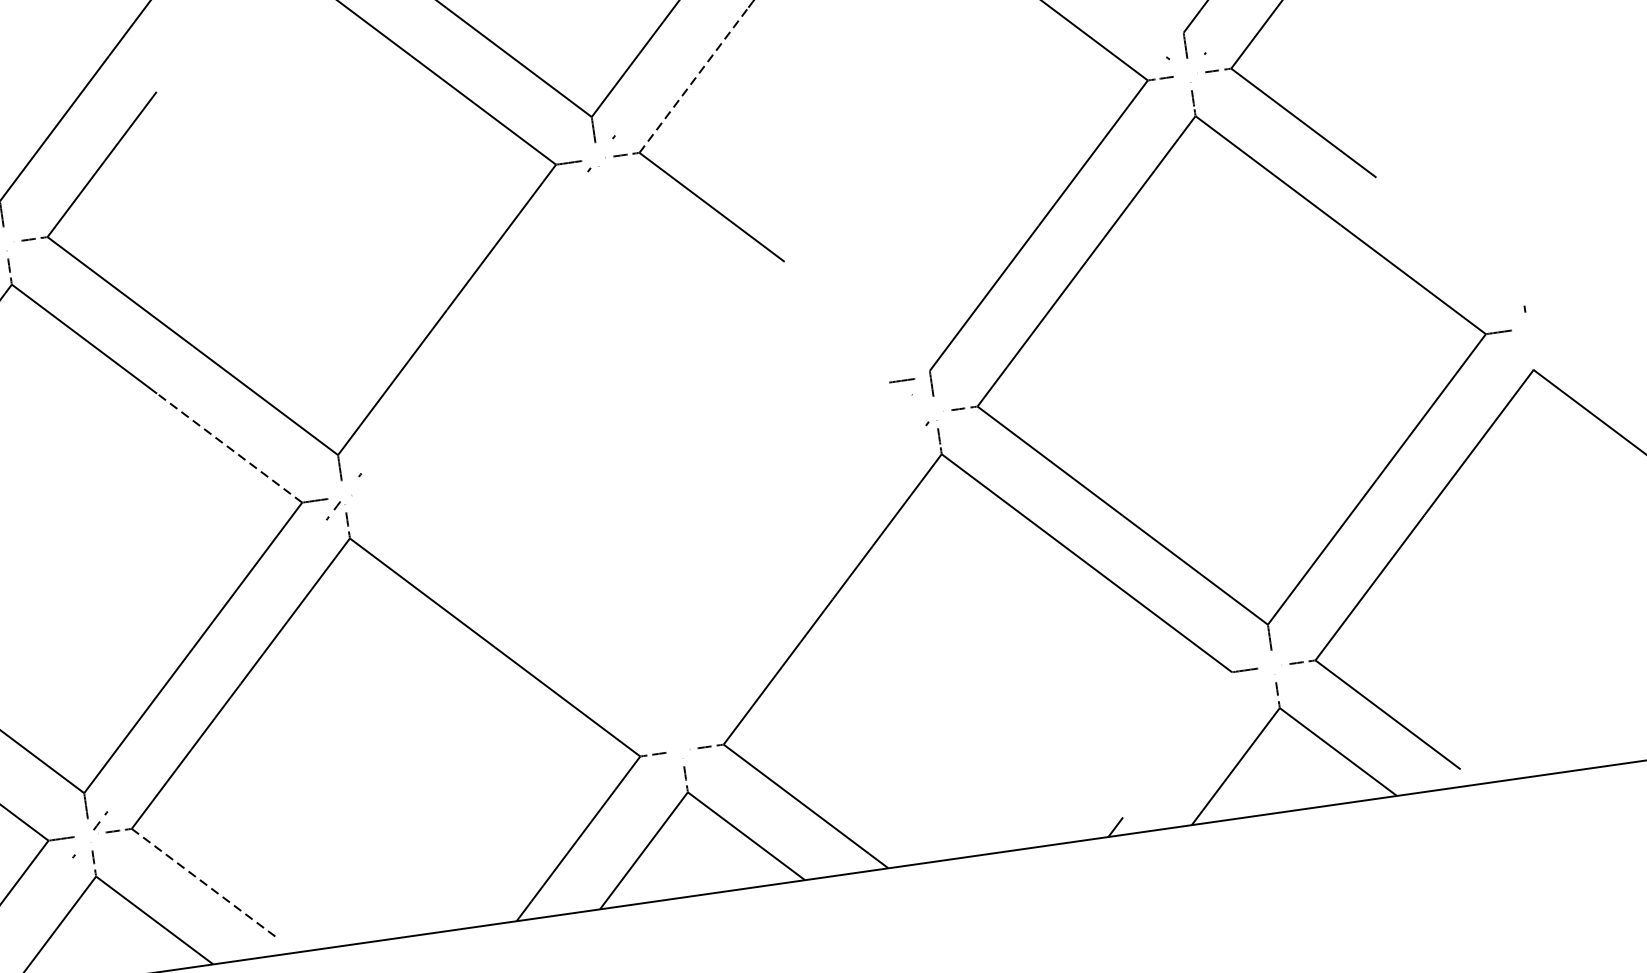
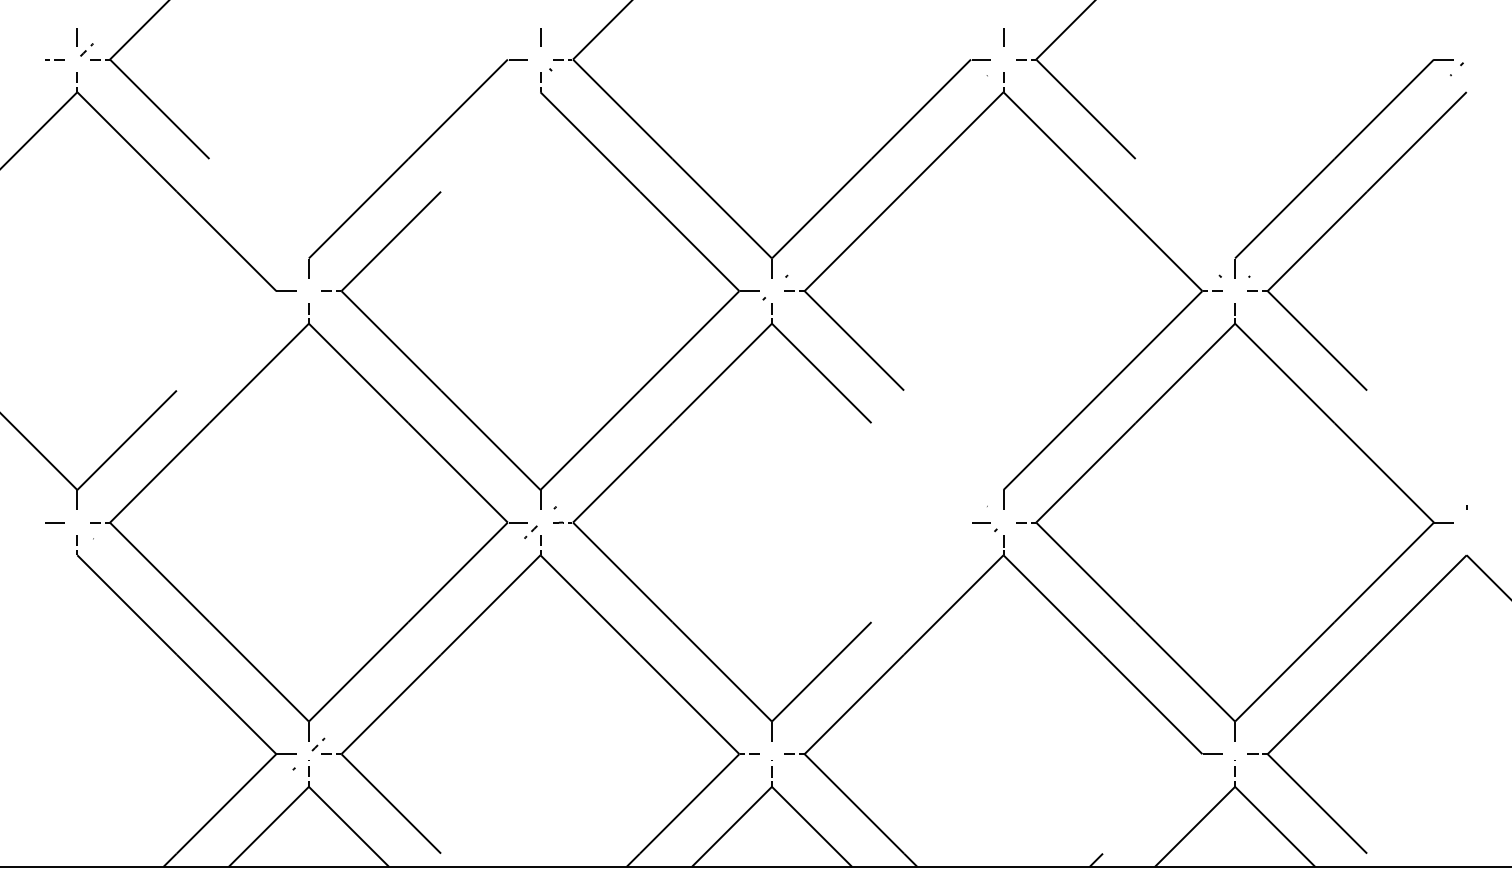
line: (694, 80) -> (854, 241), dashed -> solid
line: (902, 380) -> (981, 522), moved
part: (463, 389) -> (643, 453), added
line: (228, 447) -> (457, 472), dashed -> solid
line: (204, 884) -> (391, 804), dashed -> solid

